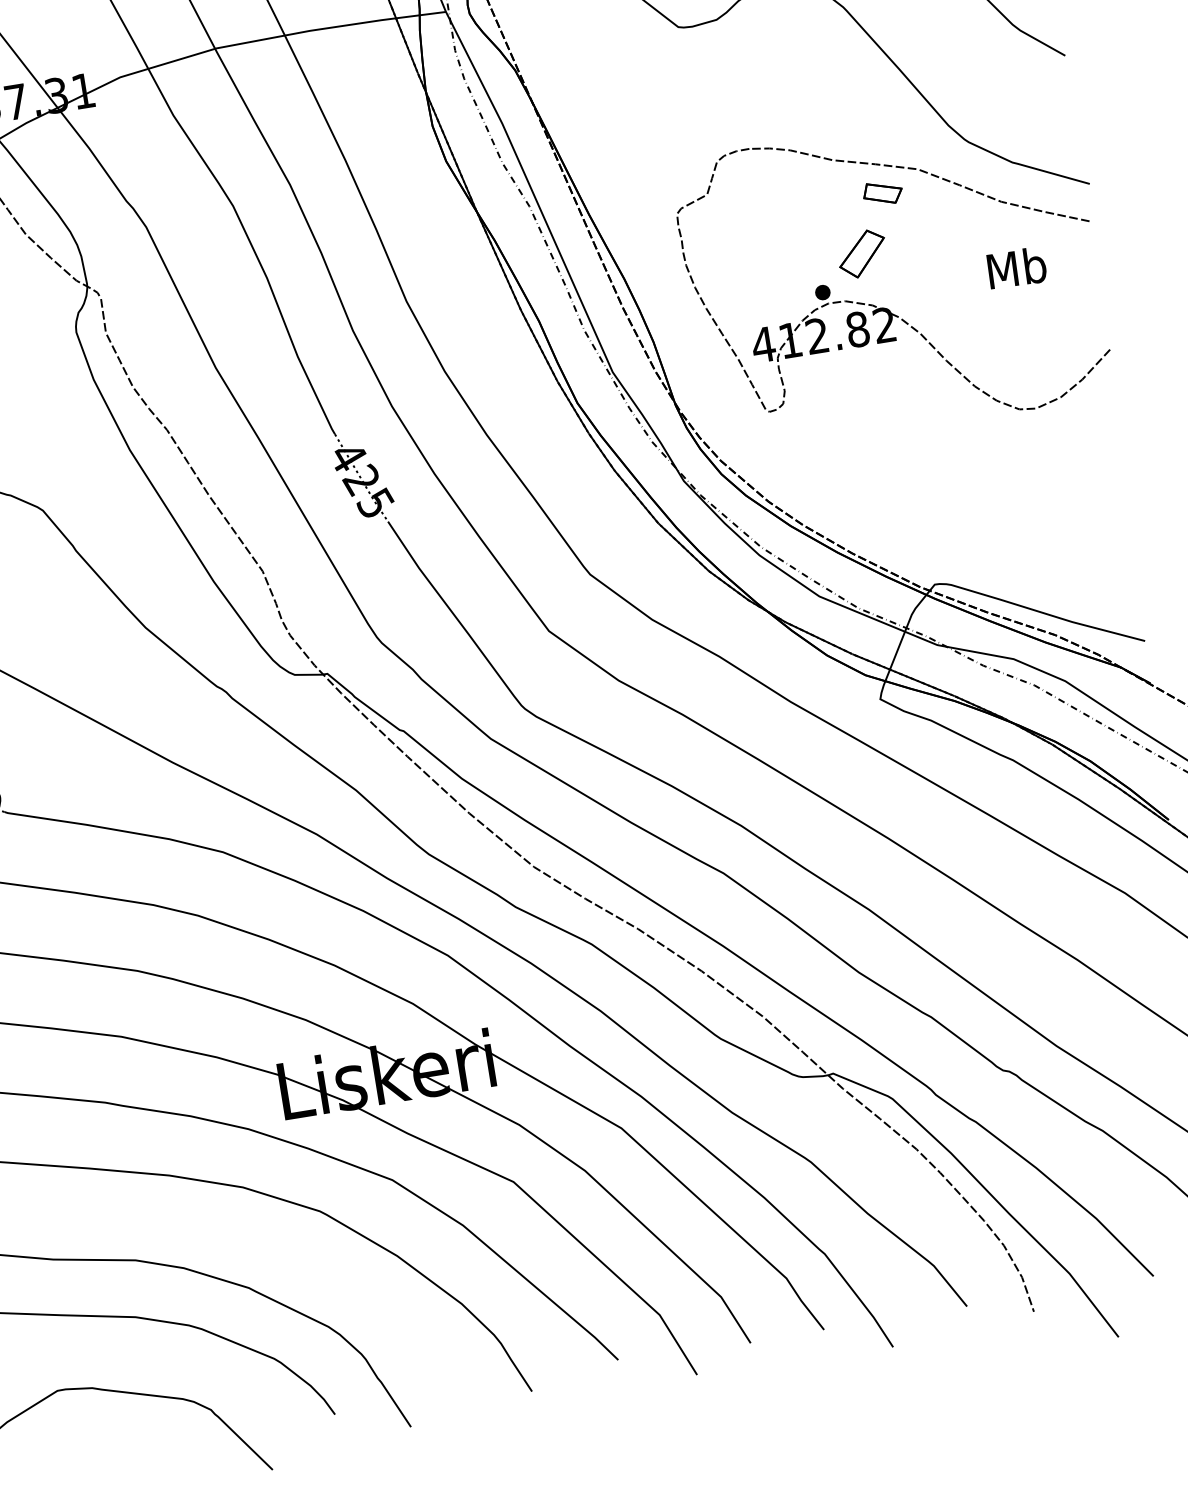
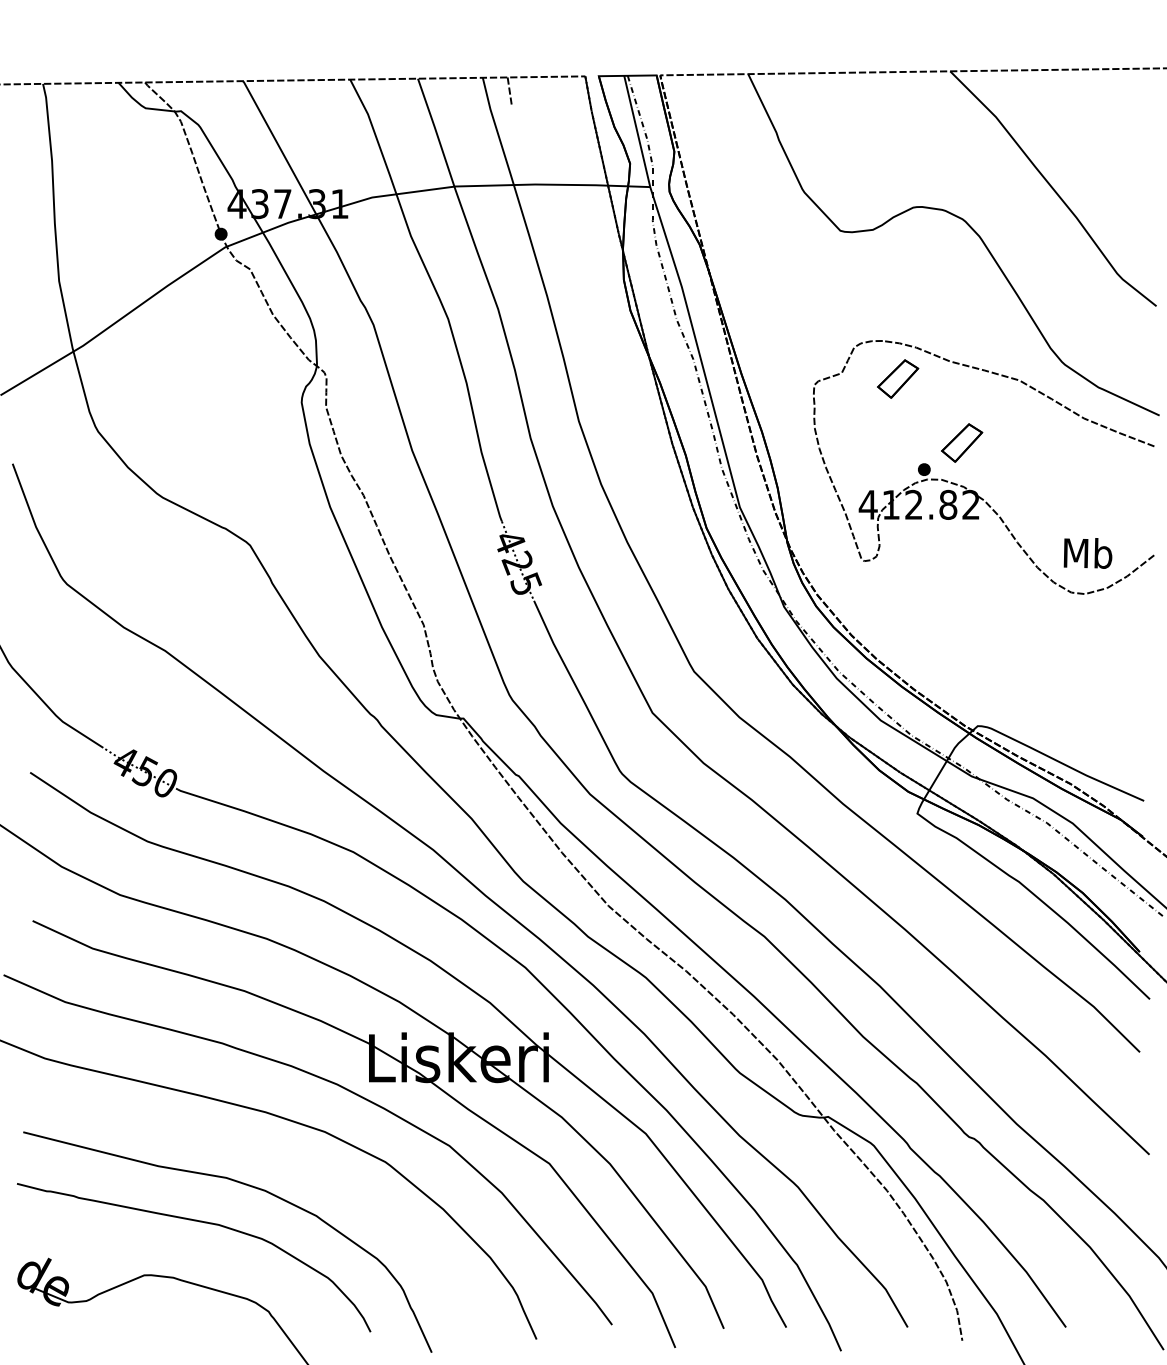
part: (775, 190) -> (898, 378), added
part: (883, 193) -> (987, 395), removed
text: (1016, 268) -> (1087, 553), moved

